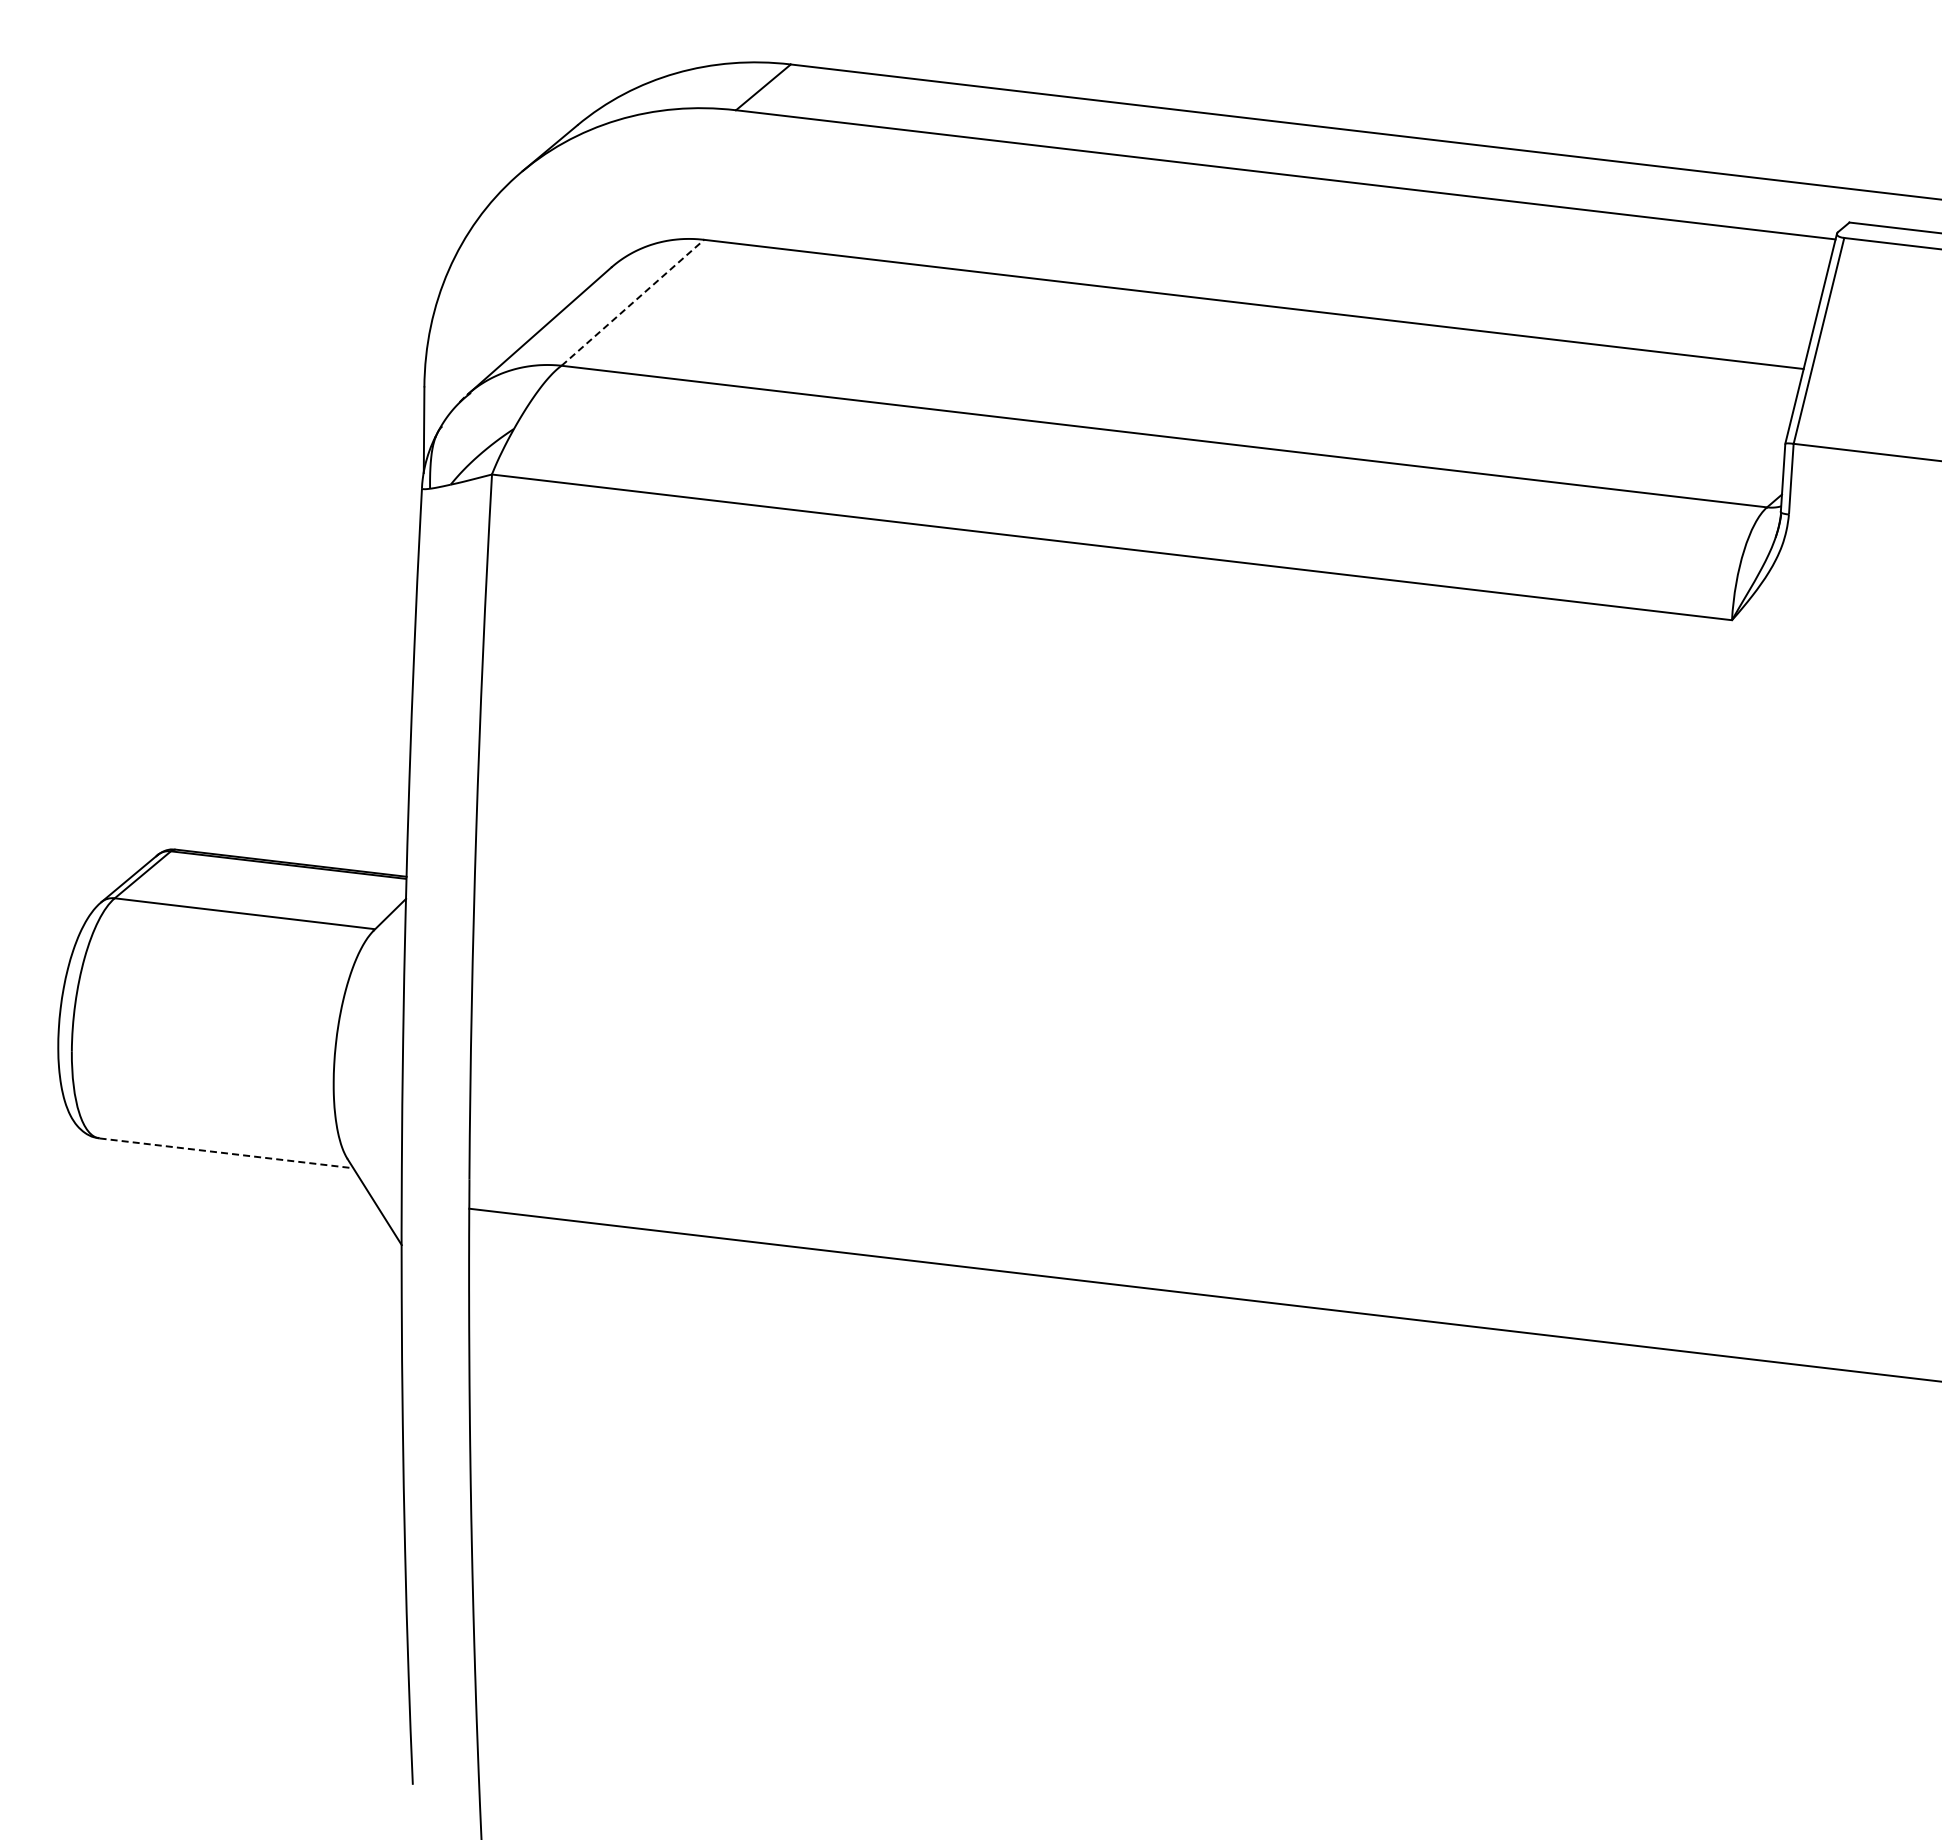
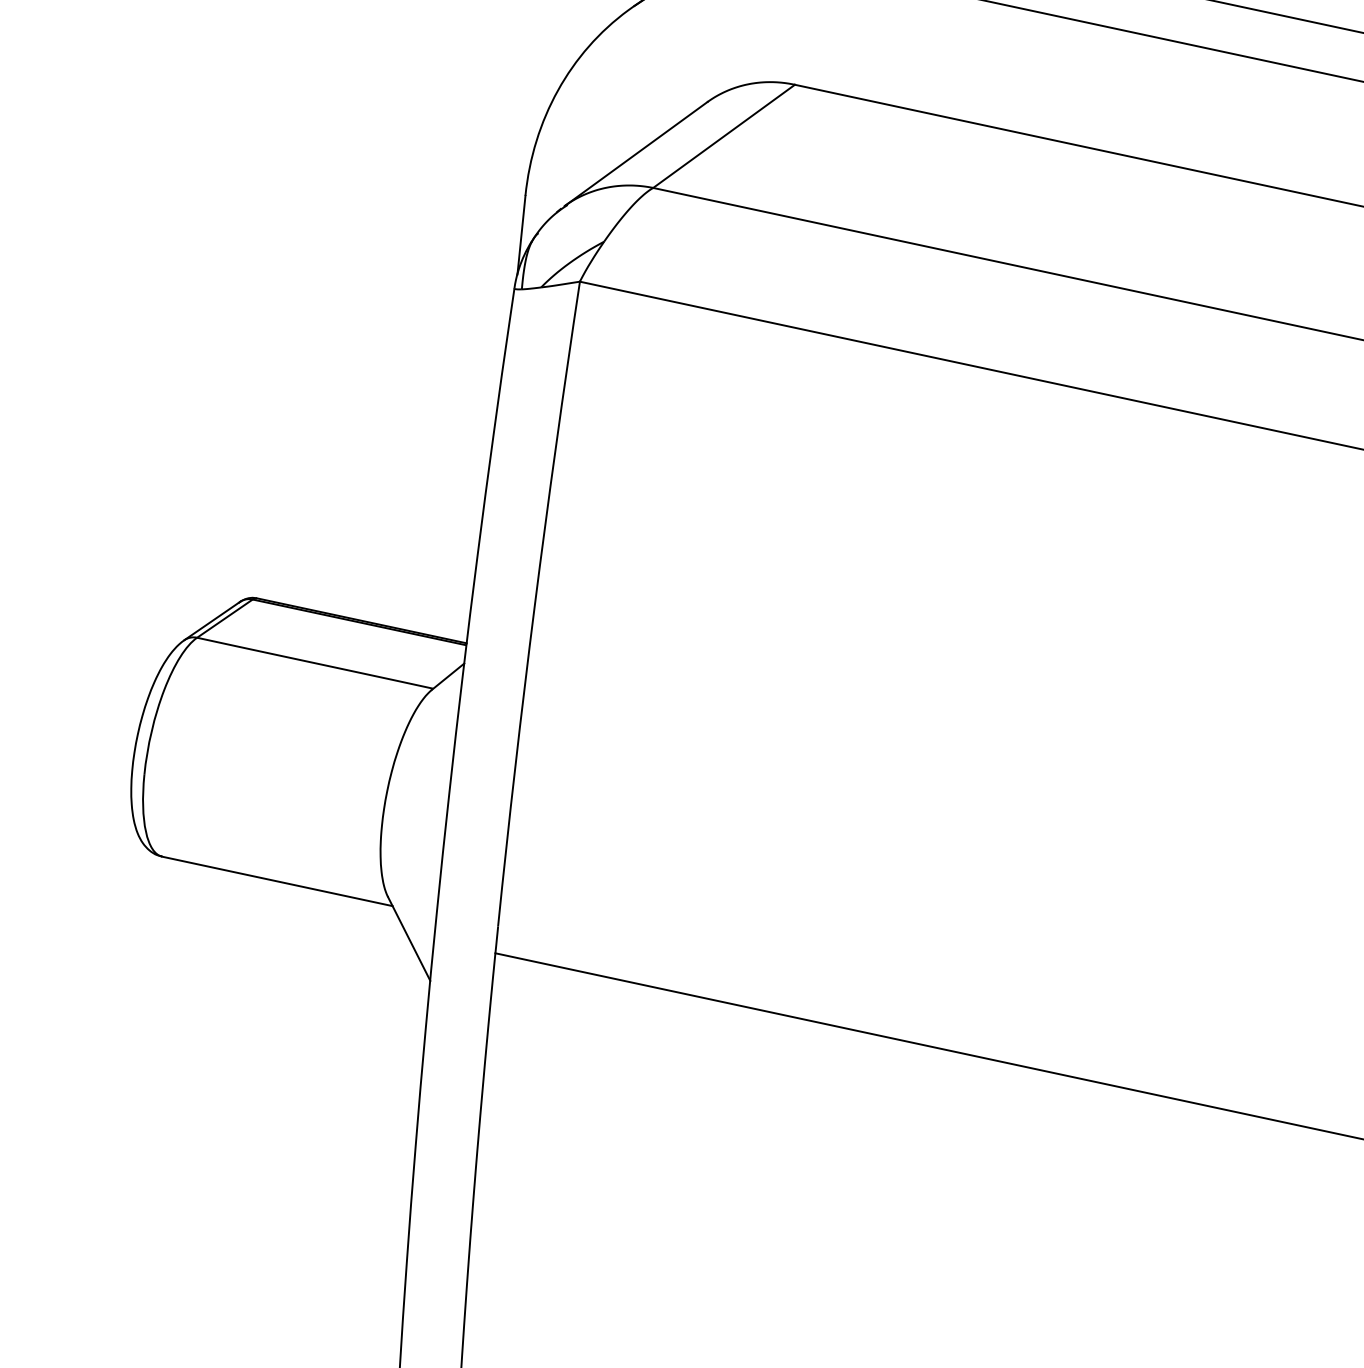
line: (633, 302) -> (724, 136), dashed -> solid
line: (226, 1153) -> (277, 881), dashed -> solid

